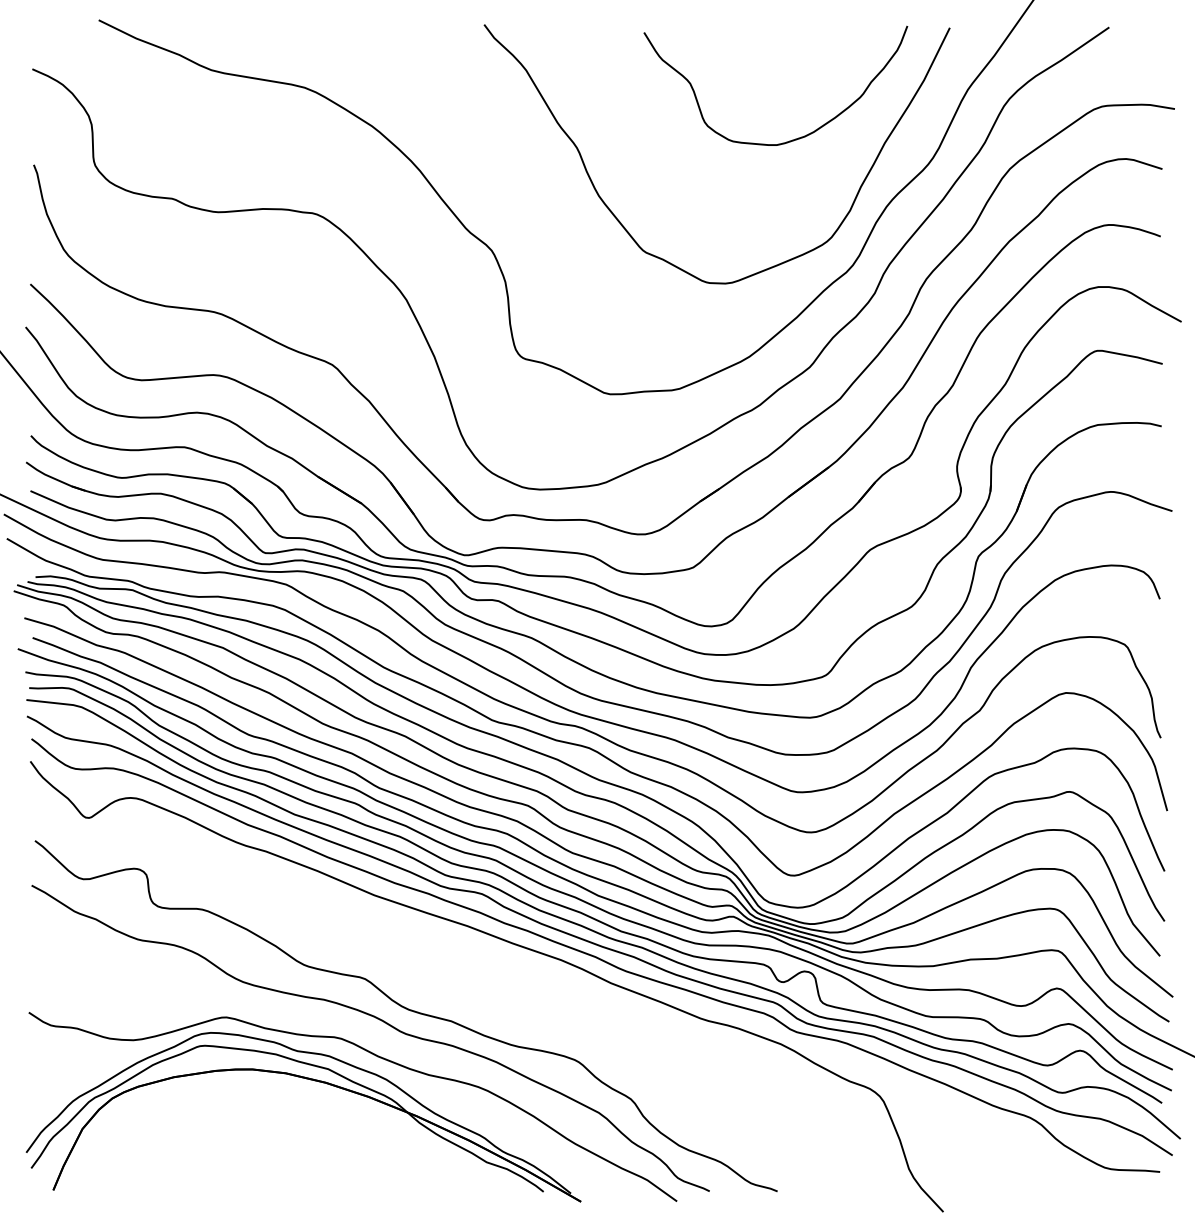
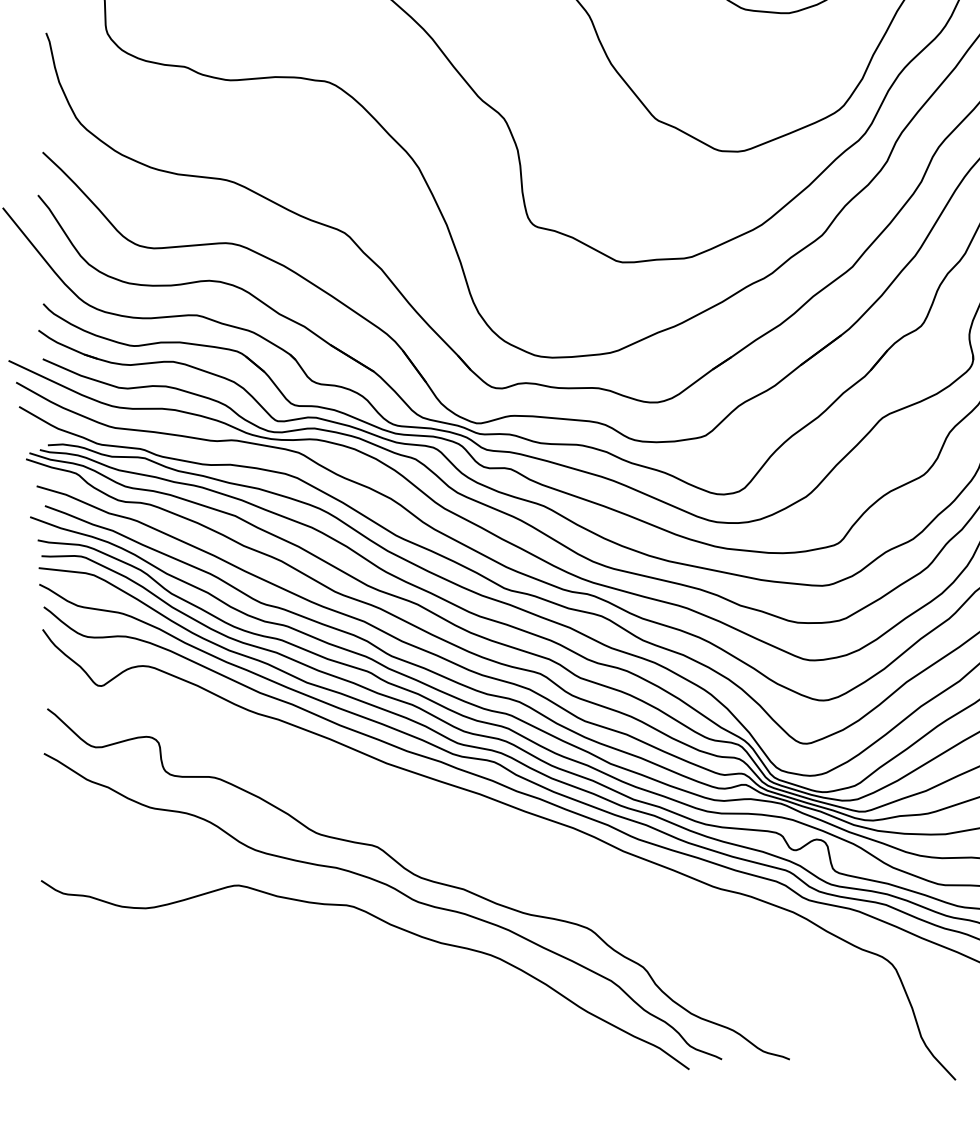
part: (314, 1081) -> (326, 949), removed

